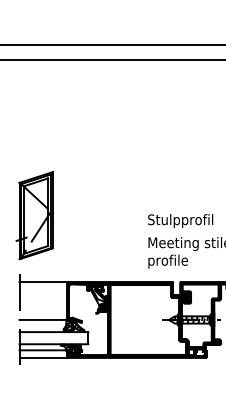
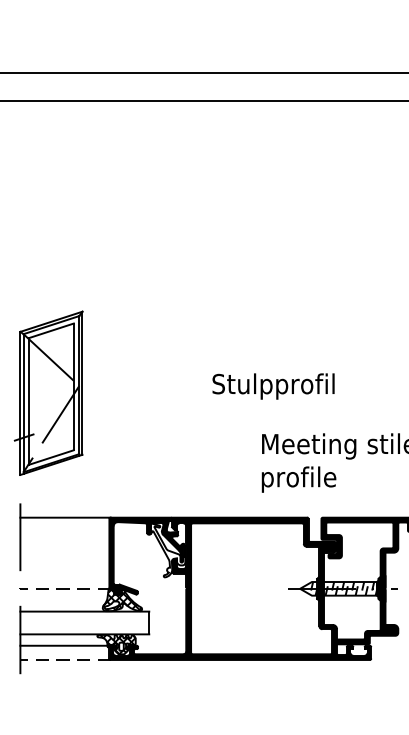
text: (180, 220) -> (273, 385), moved
line: (43, 319) -> (65, 587), solid -> dashed
line: (43, 357) -> (65, 659), solid -> dashed

